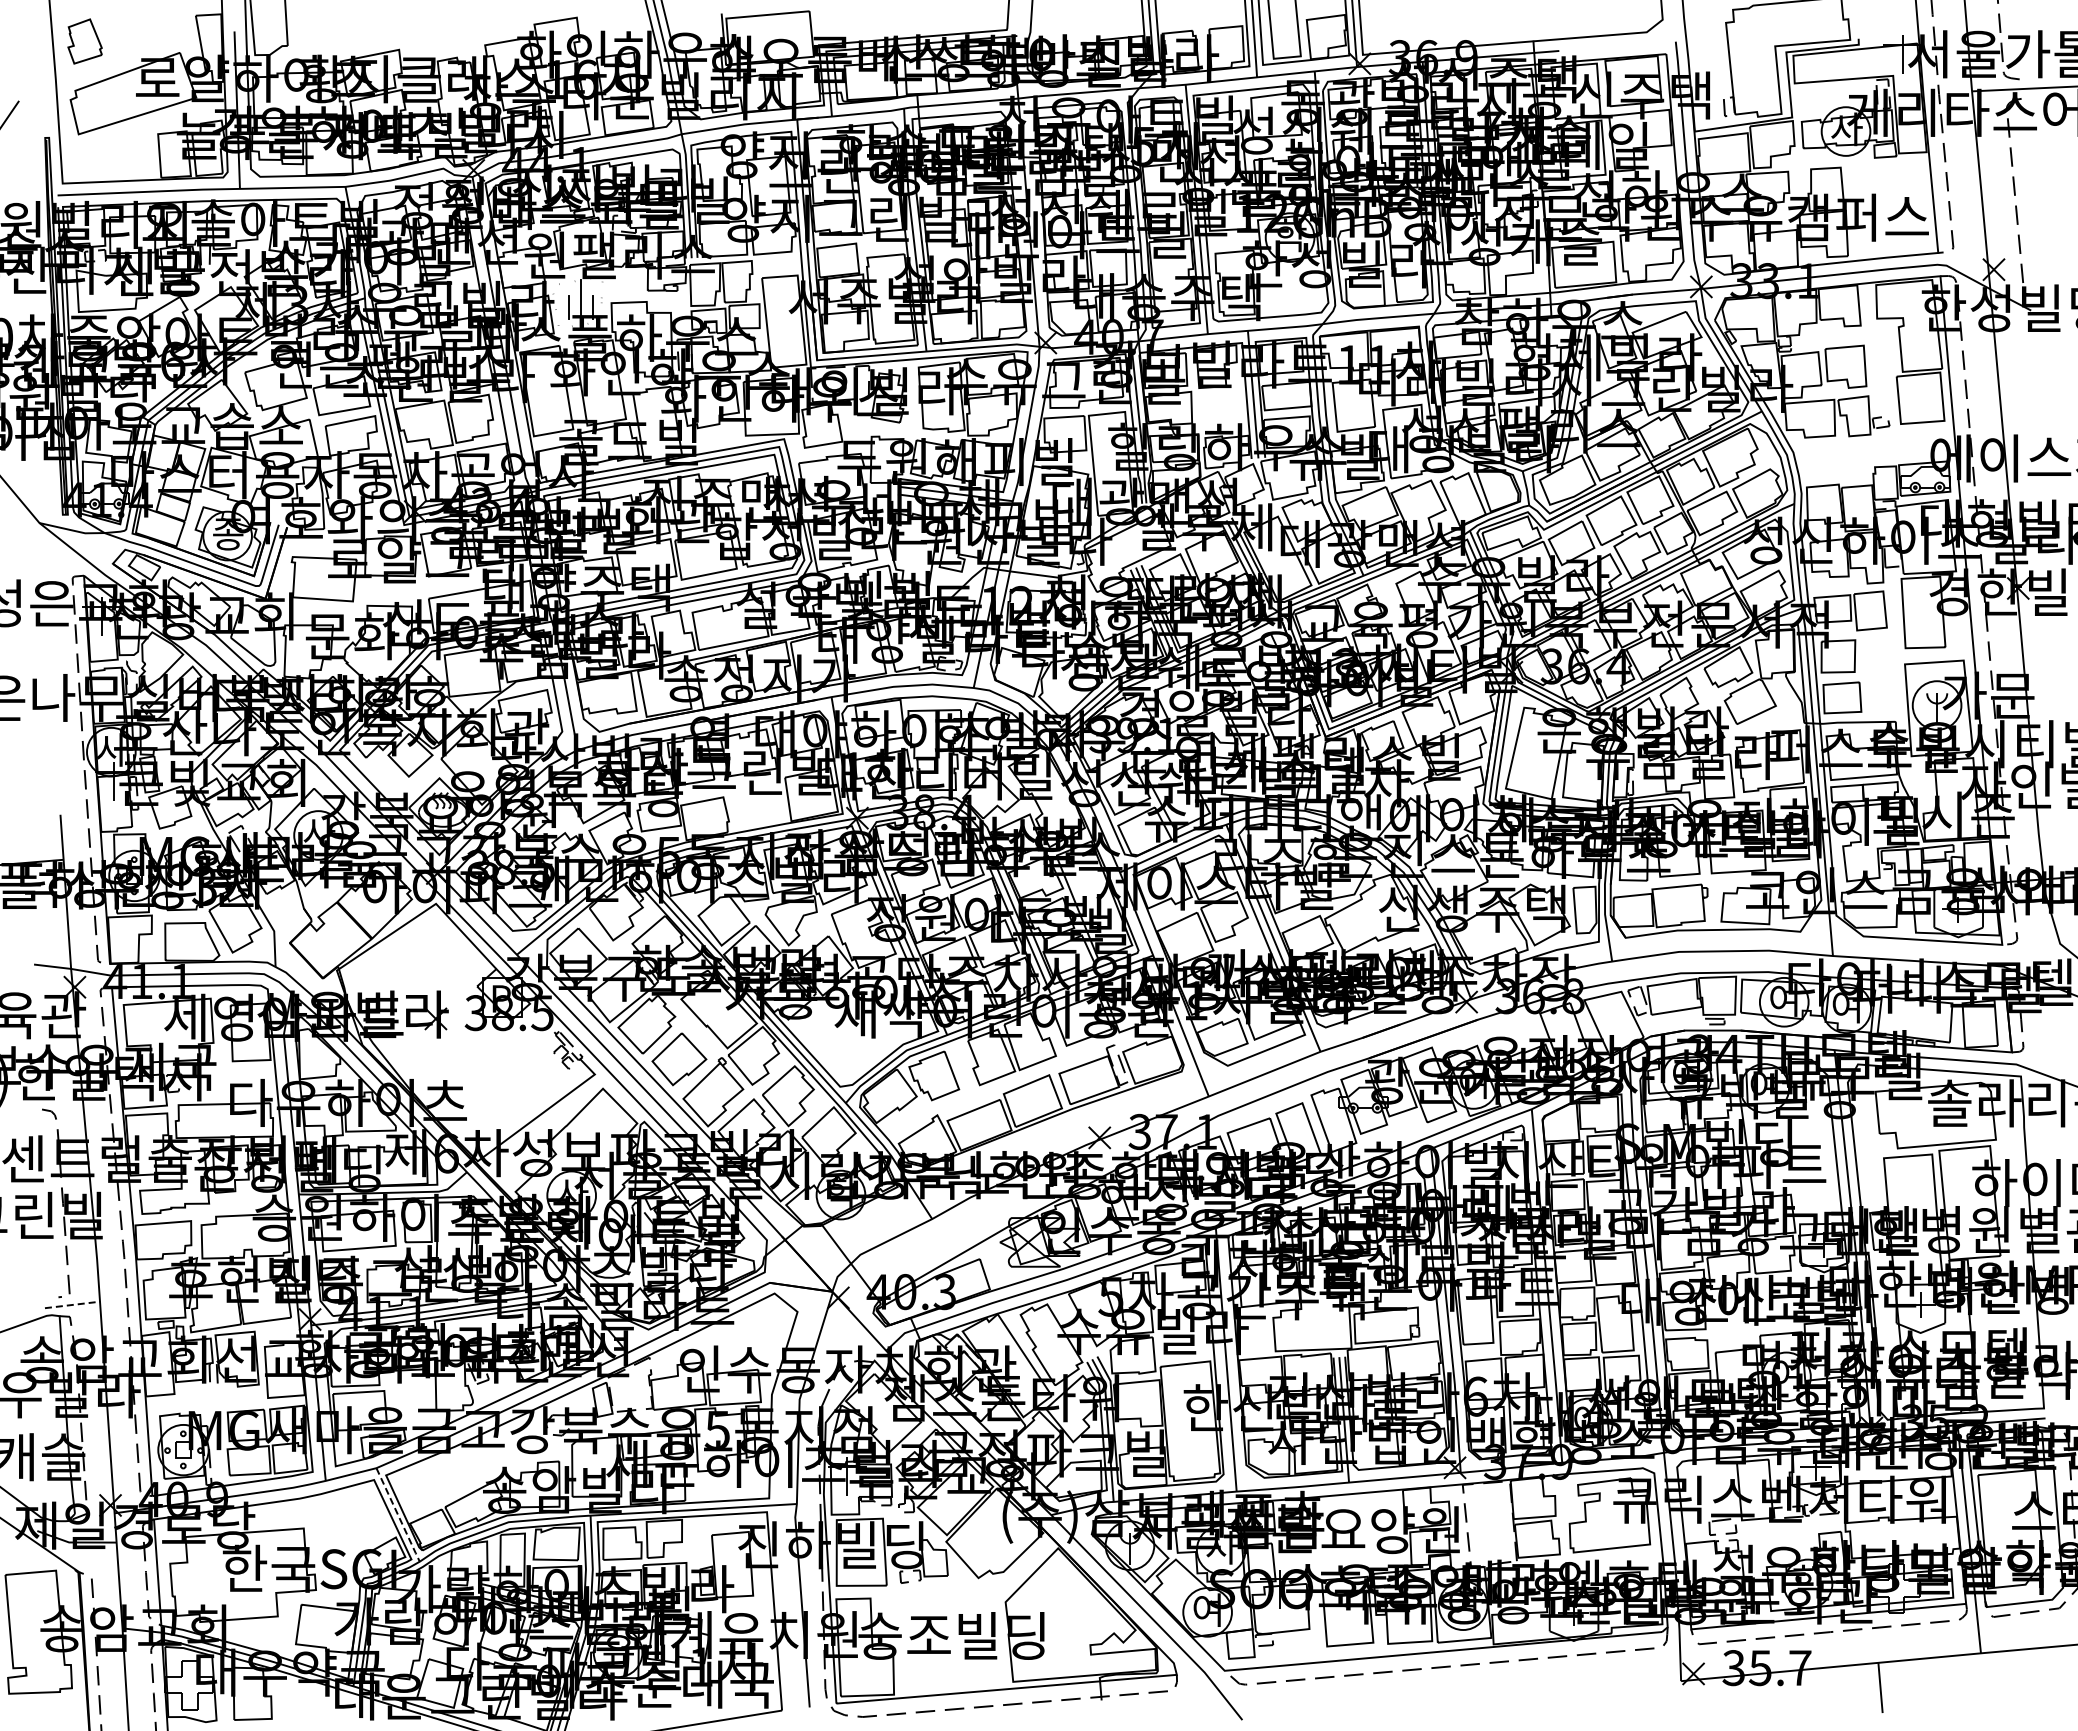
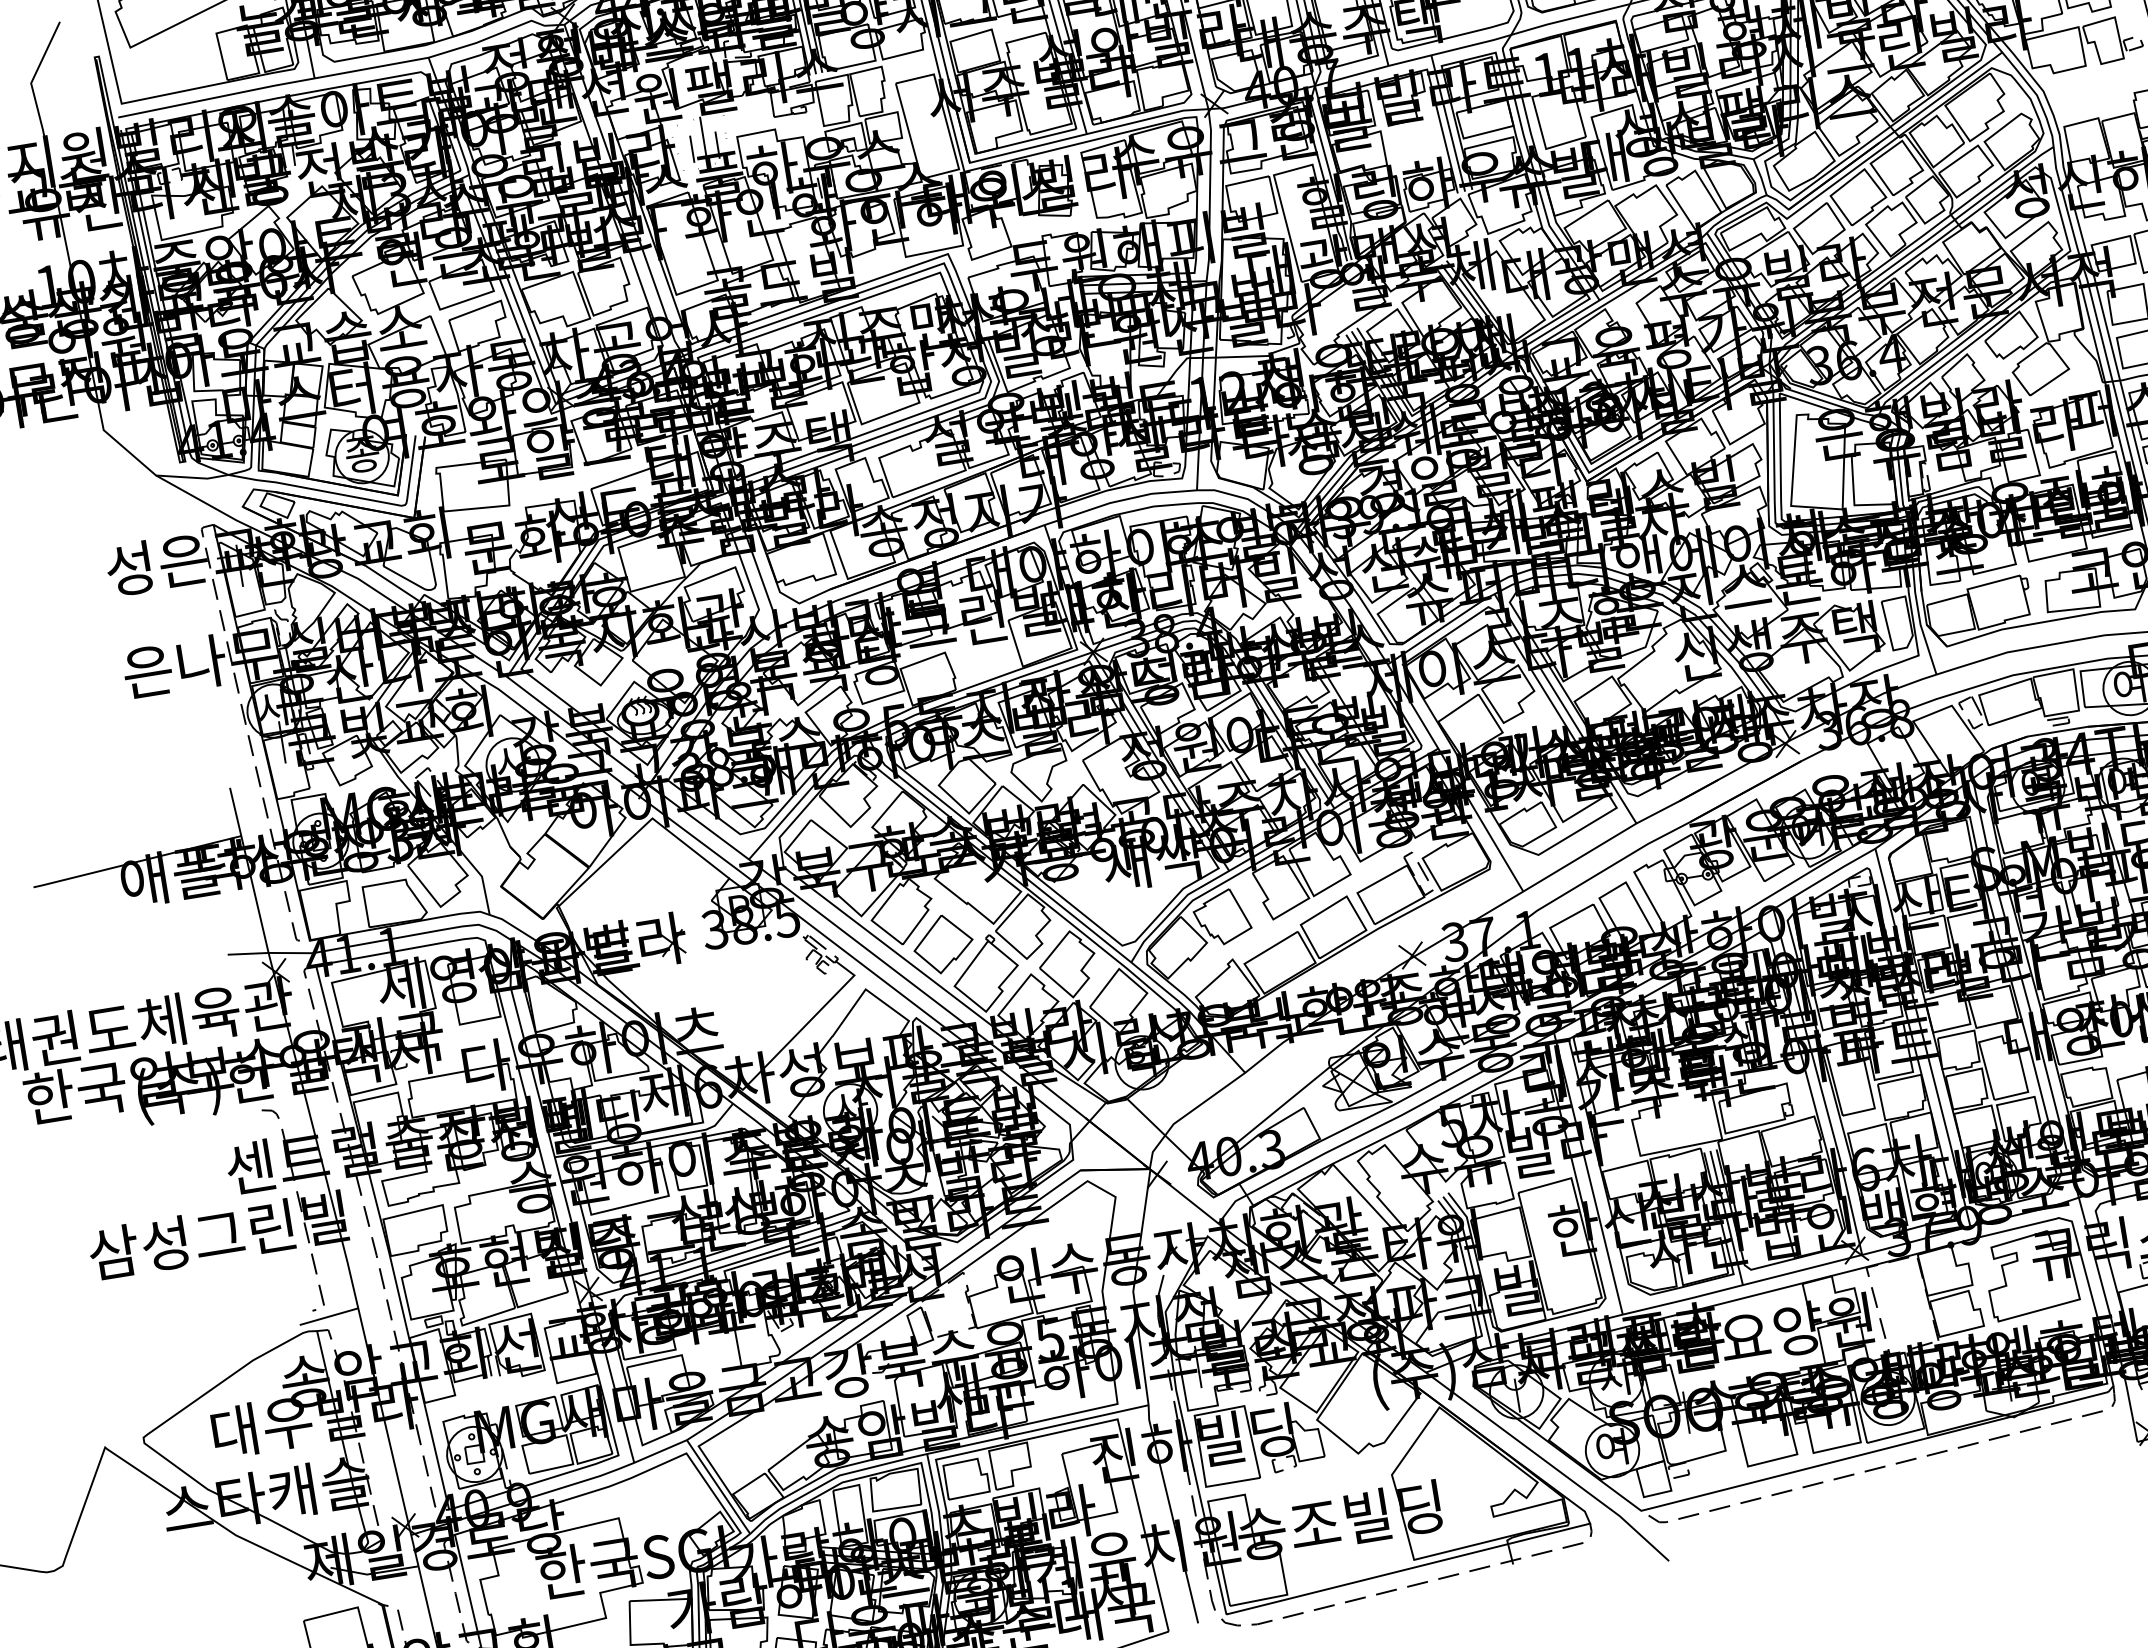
line: (72, 1304) -> (328, 1316), dashed -> solid
line: (398, 1516) -> (719, 1488), dashed -> solid

